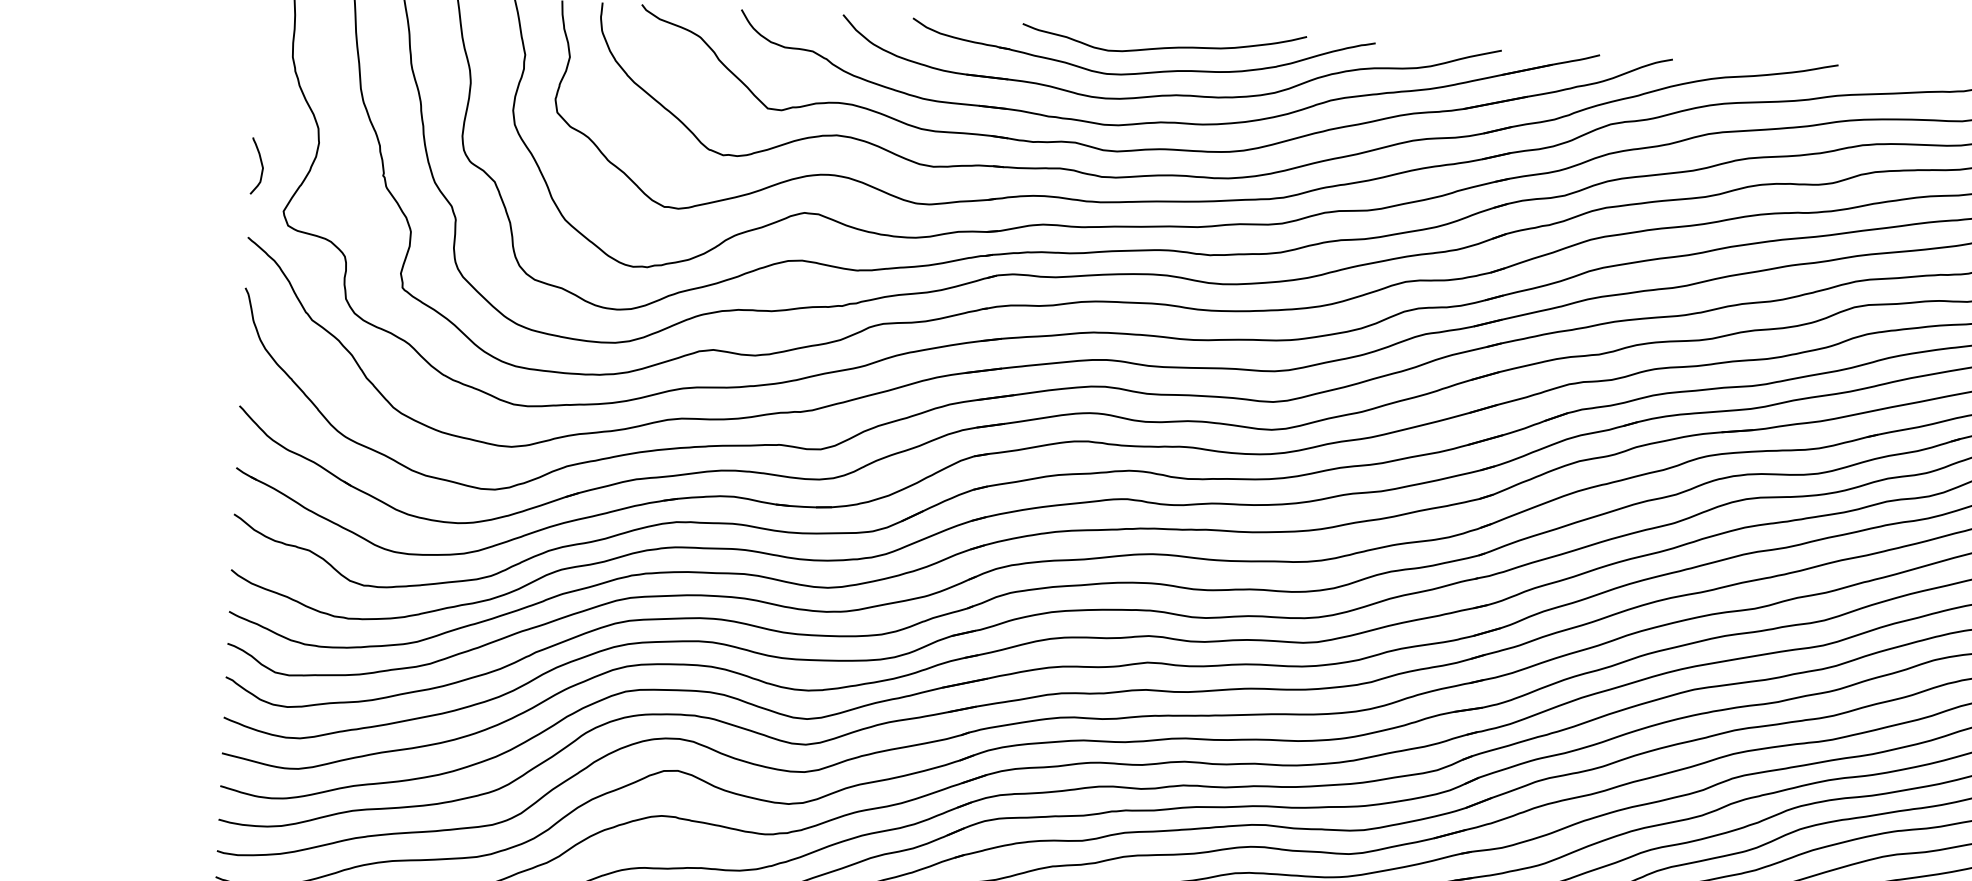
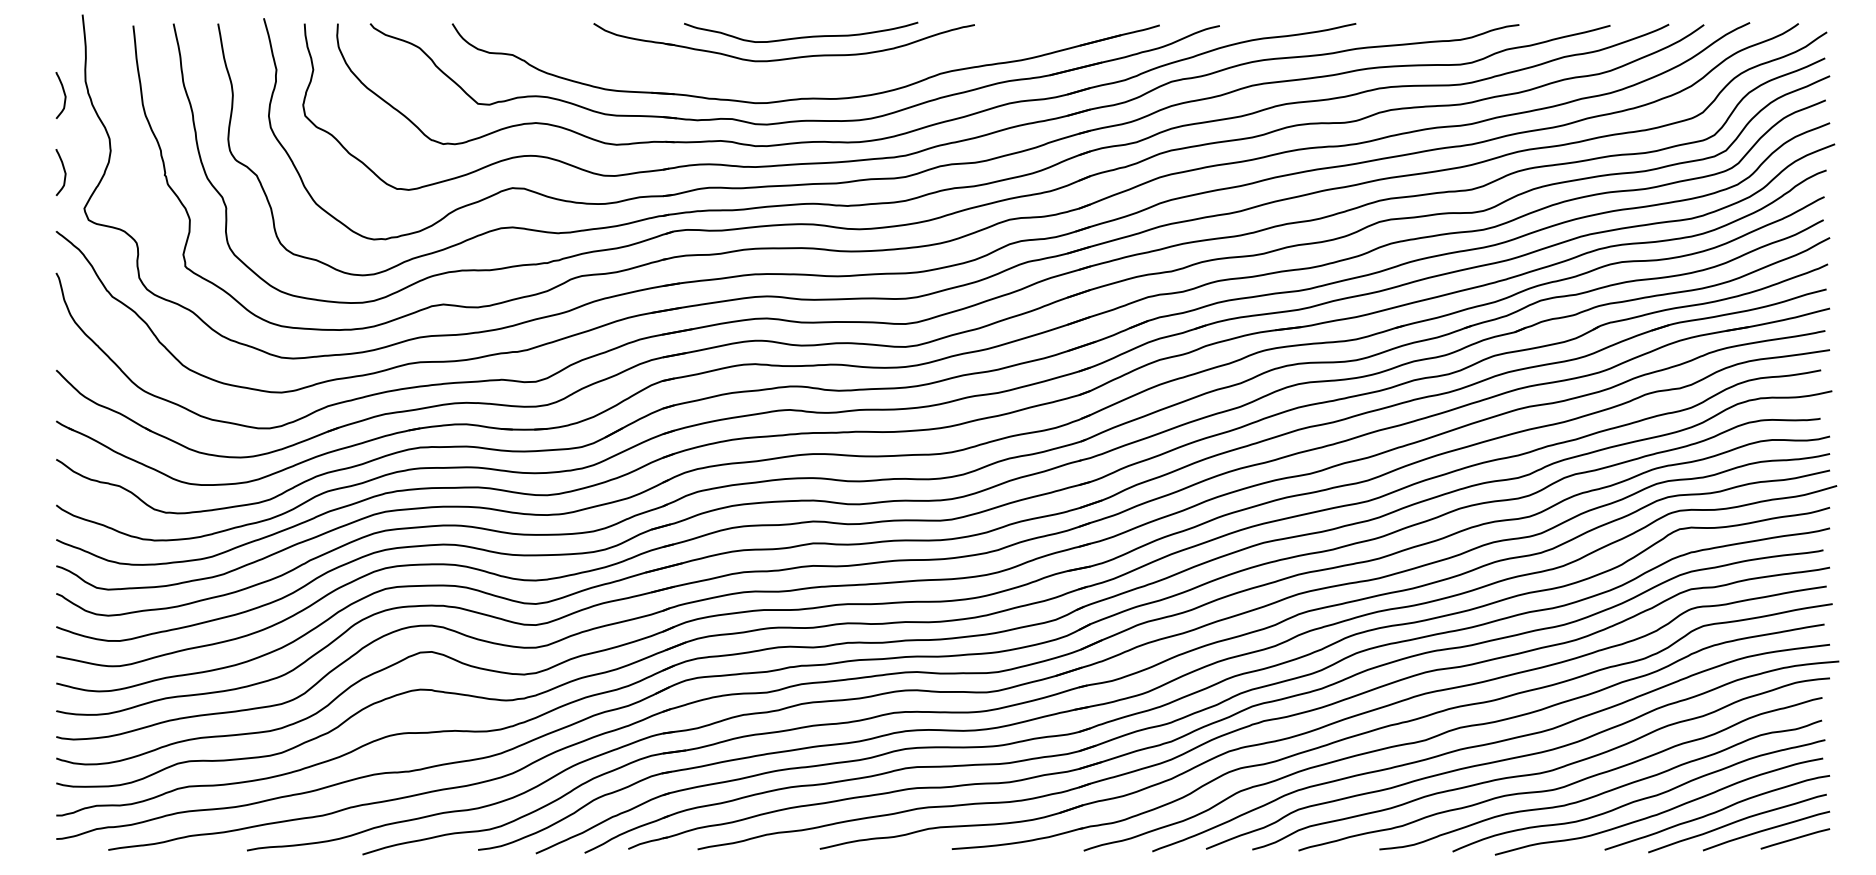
curve: (265, 70) -> (63, 93), added
part: (1168, 94) -> (806, 75), removed

